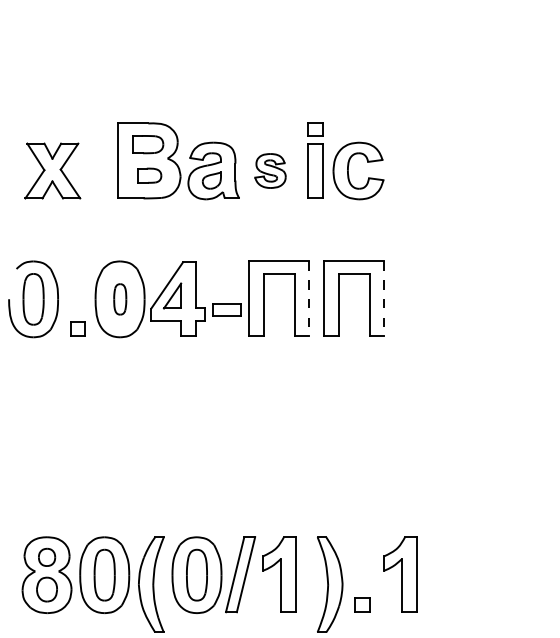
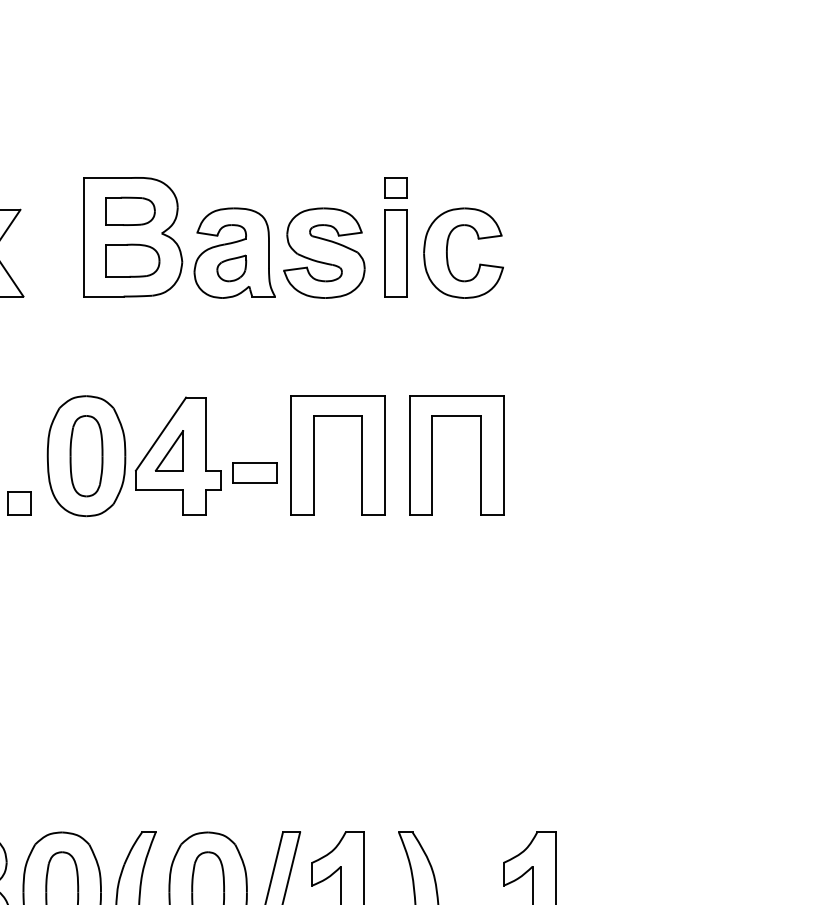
part: (270, 170) -> (324, 252), size x1.67
part: (149, 175) -> (133, 260), size x1.43
part: (120, 299) -> (87, 456), size x1.67
line: (308, 299) -> (384, 456), dashed -> solid
line: (383, 299) -> (503, 456), dashed -> solid

